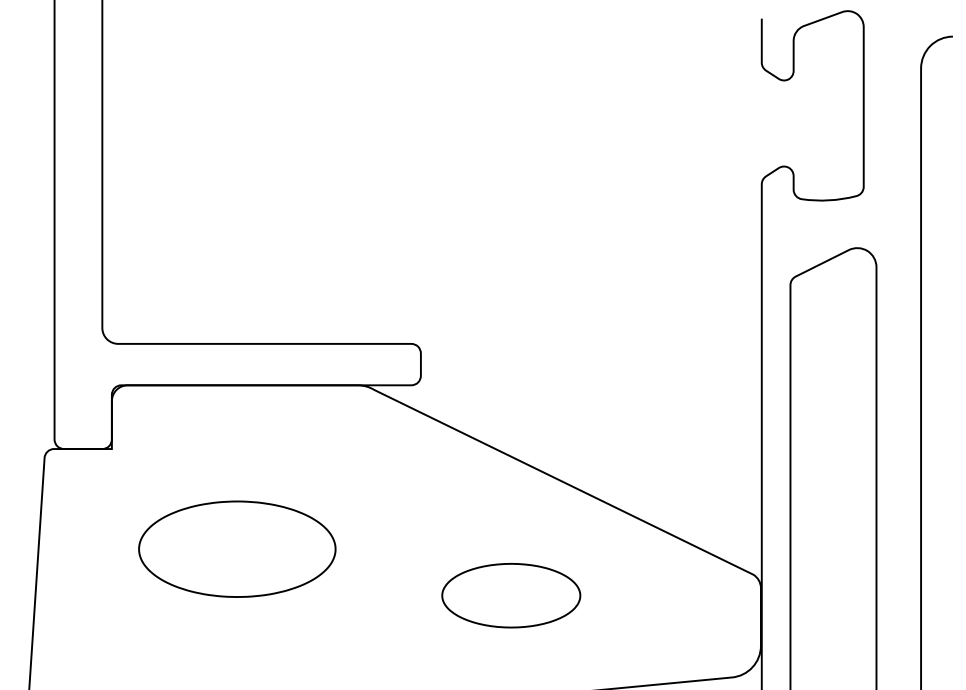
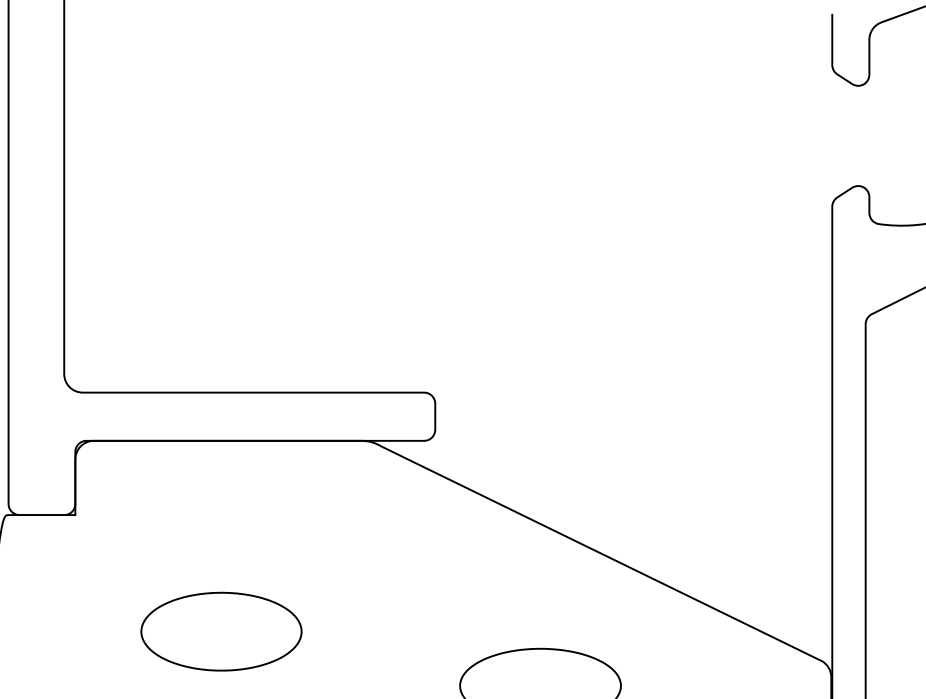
part: (237, 548) -> (221, 630), size x0.7

